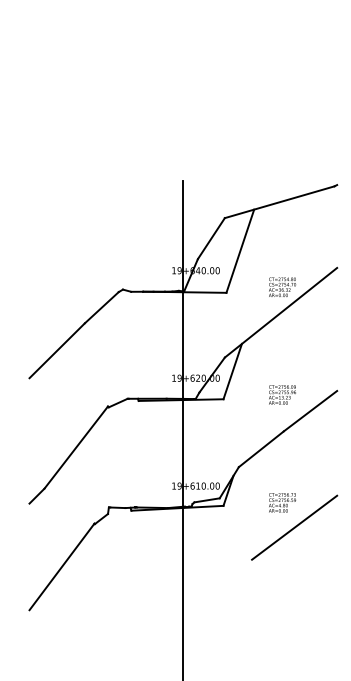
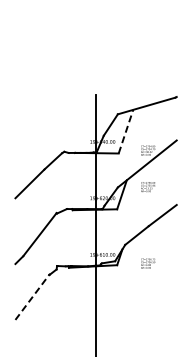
line: (239, 250) -> (125, 131), solid -> dashed
text: (283, 395) -> (148, 187), moved
line: (294, 527) -> (154, 276), removed
line: (62, 565) -> (32, 296), solid -> dashed

